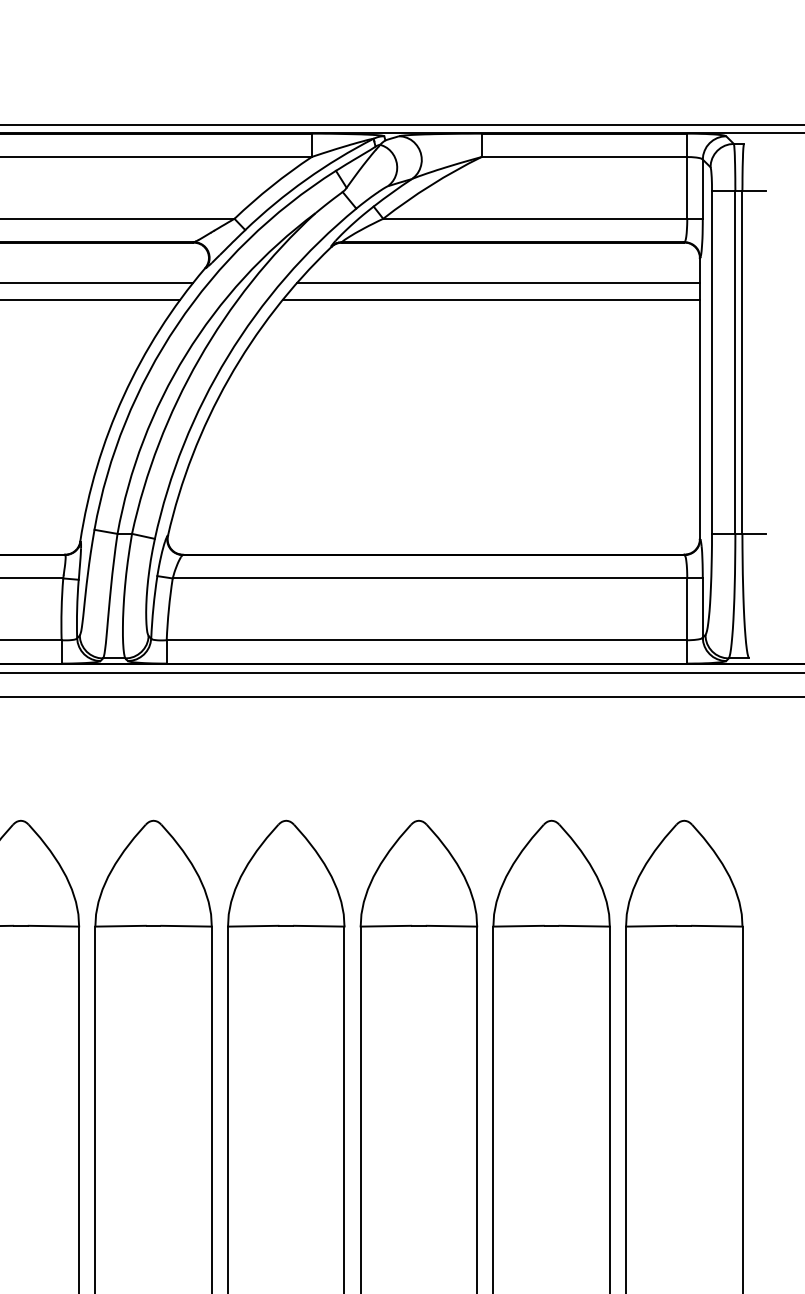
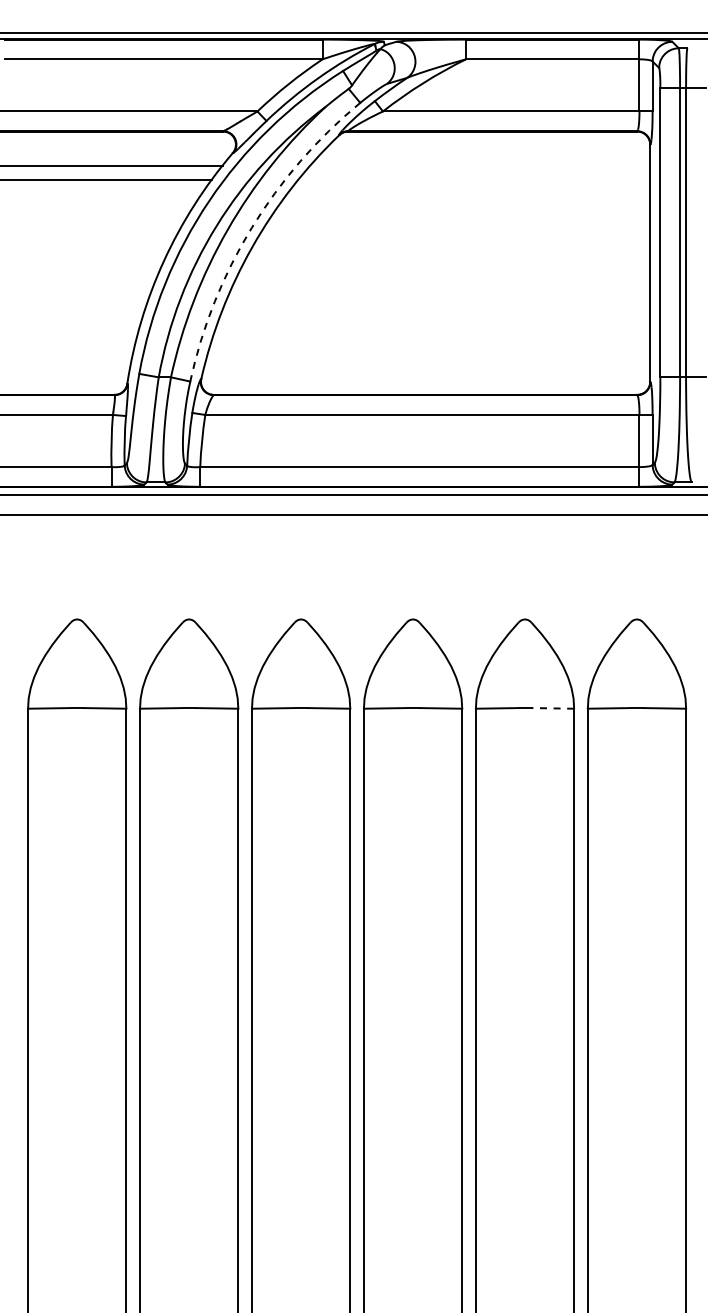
line: (498, 282) -> (480, 165), removed
line: (491, 299) -> (474, 179), removed
arc: (227, 356) -> (251, 227), solid -> dashed
line: (584, 926) -> (552, 708), solid -> dashed

